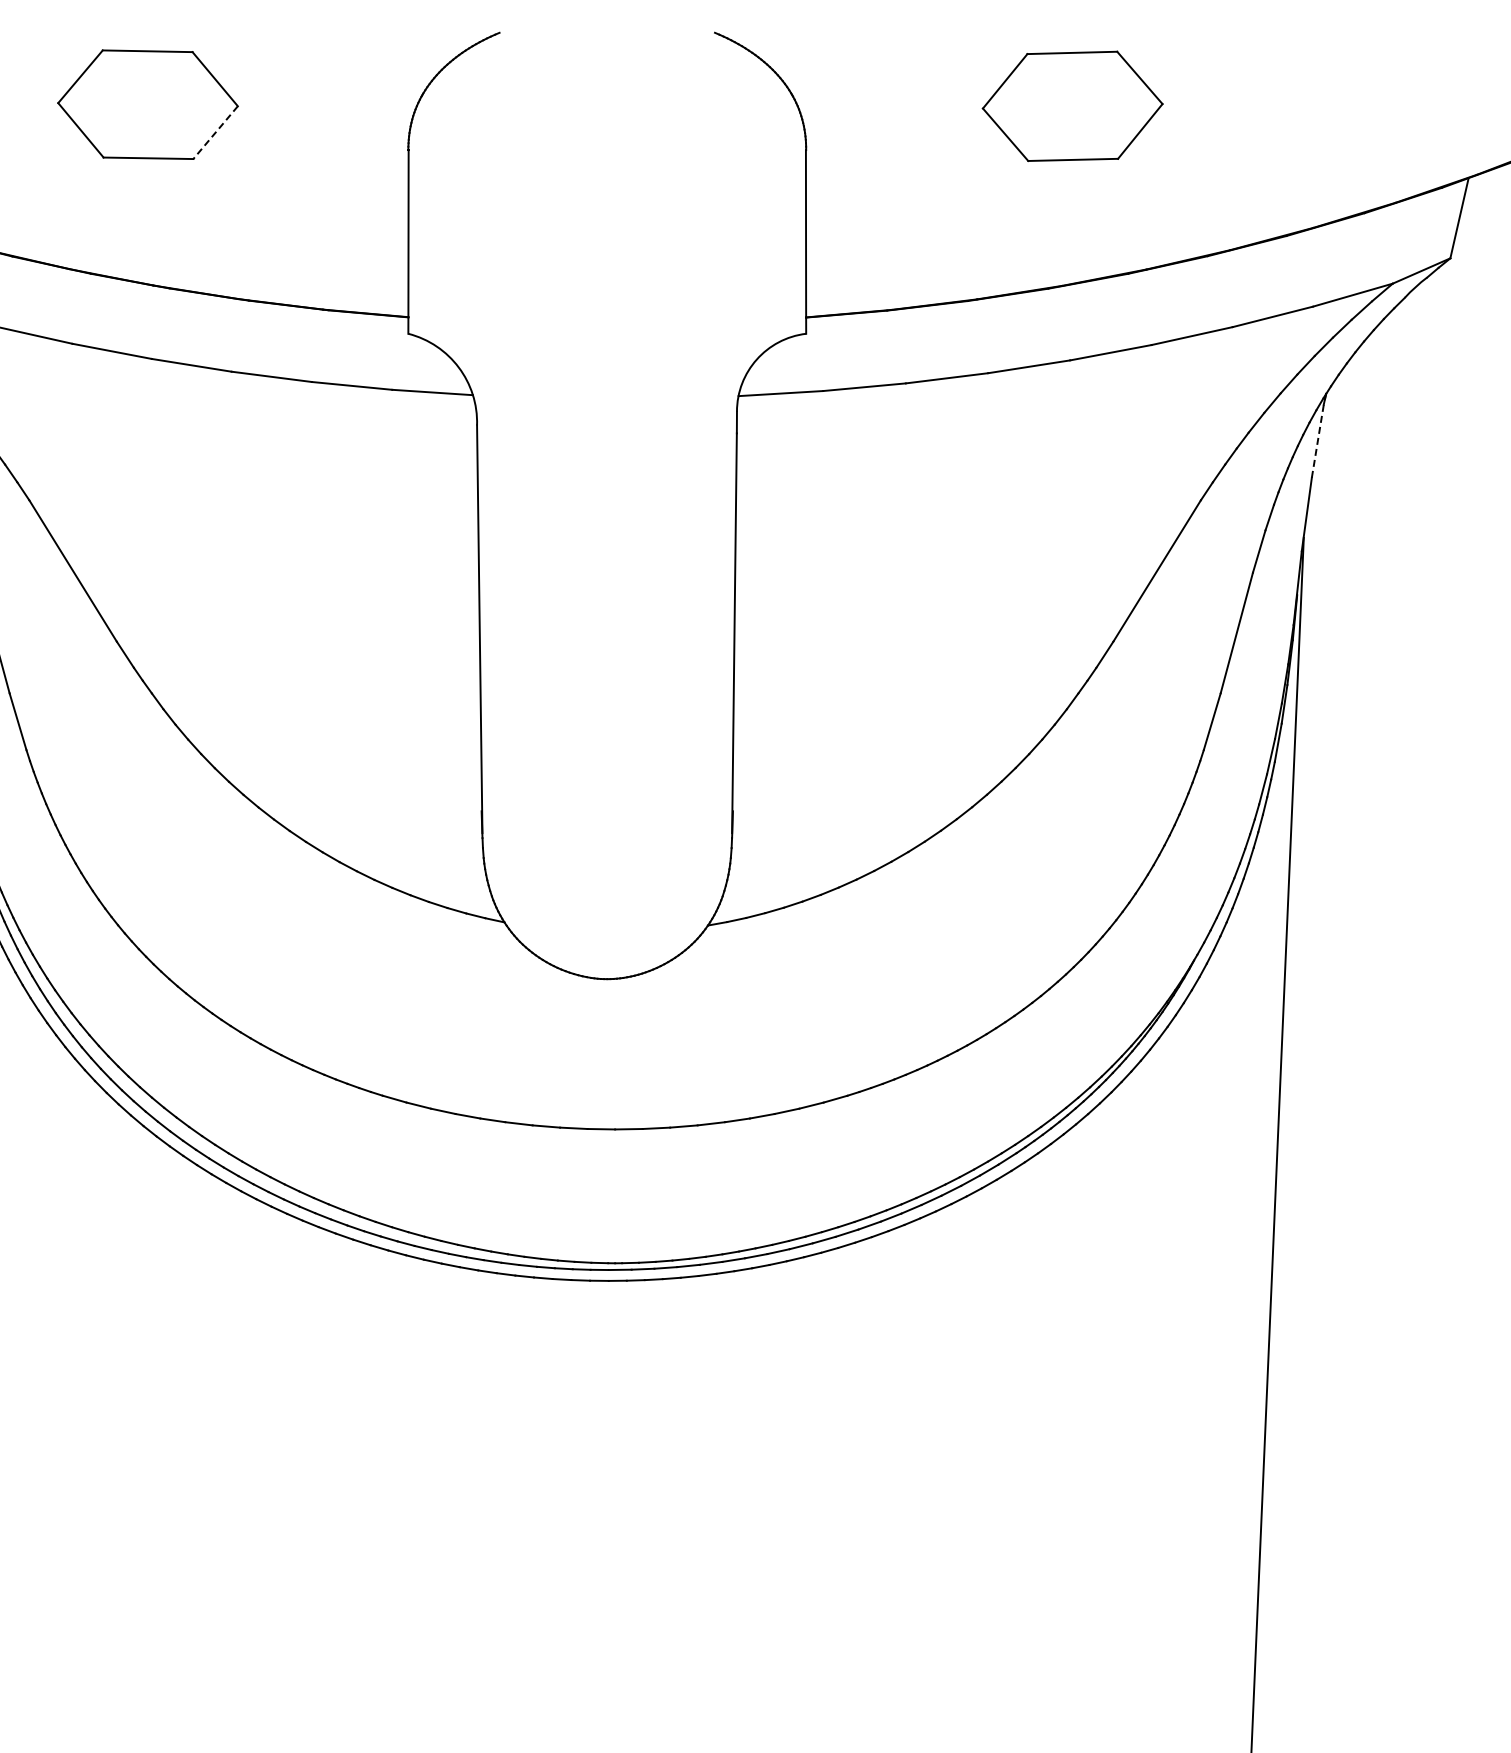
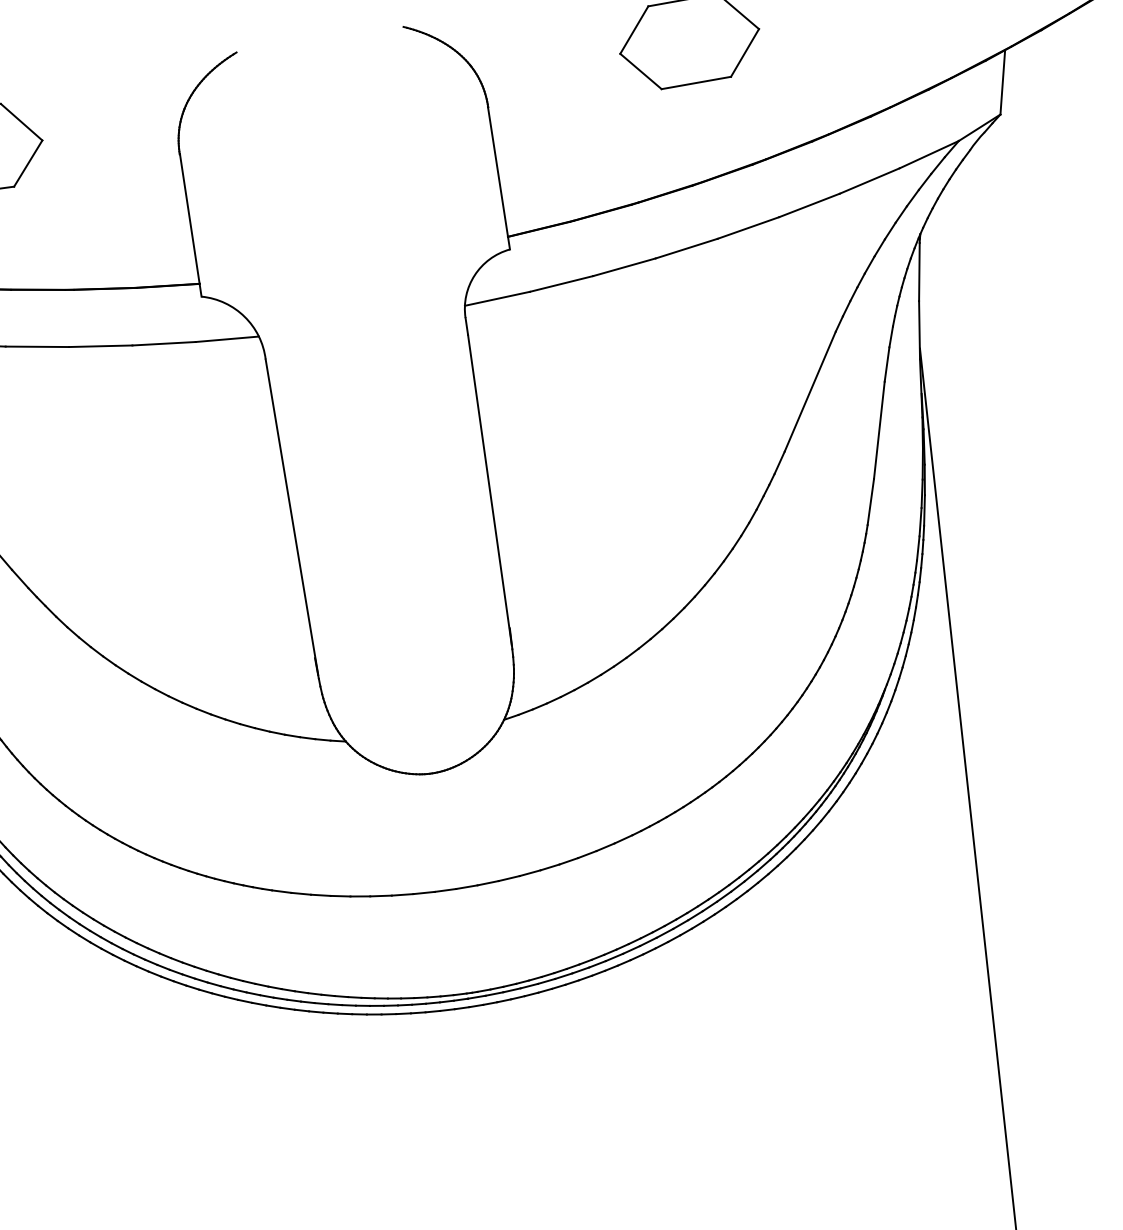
line: (215, 132) -> (28, 163), dashed -> solid
line: (1317, 440) -> (919, 271), dashed -> solid

